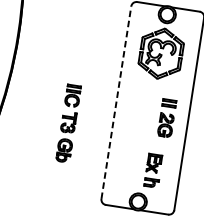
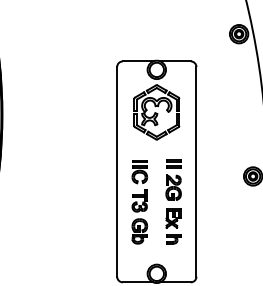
line: (116, 102) -> (117, 171), dashed -> solid
part: (68, 124) -> (139, 202), moved
part: (153, 171) -> (173, 226), moved

